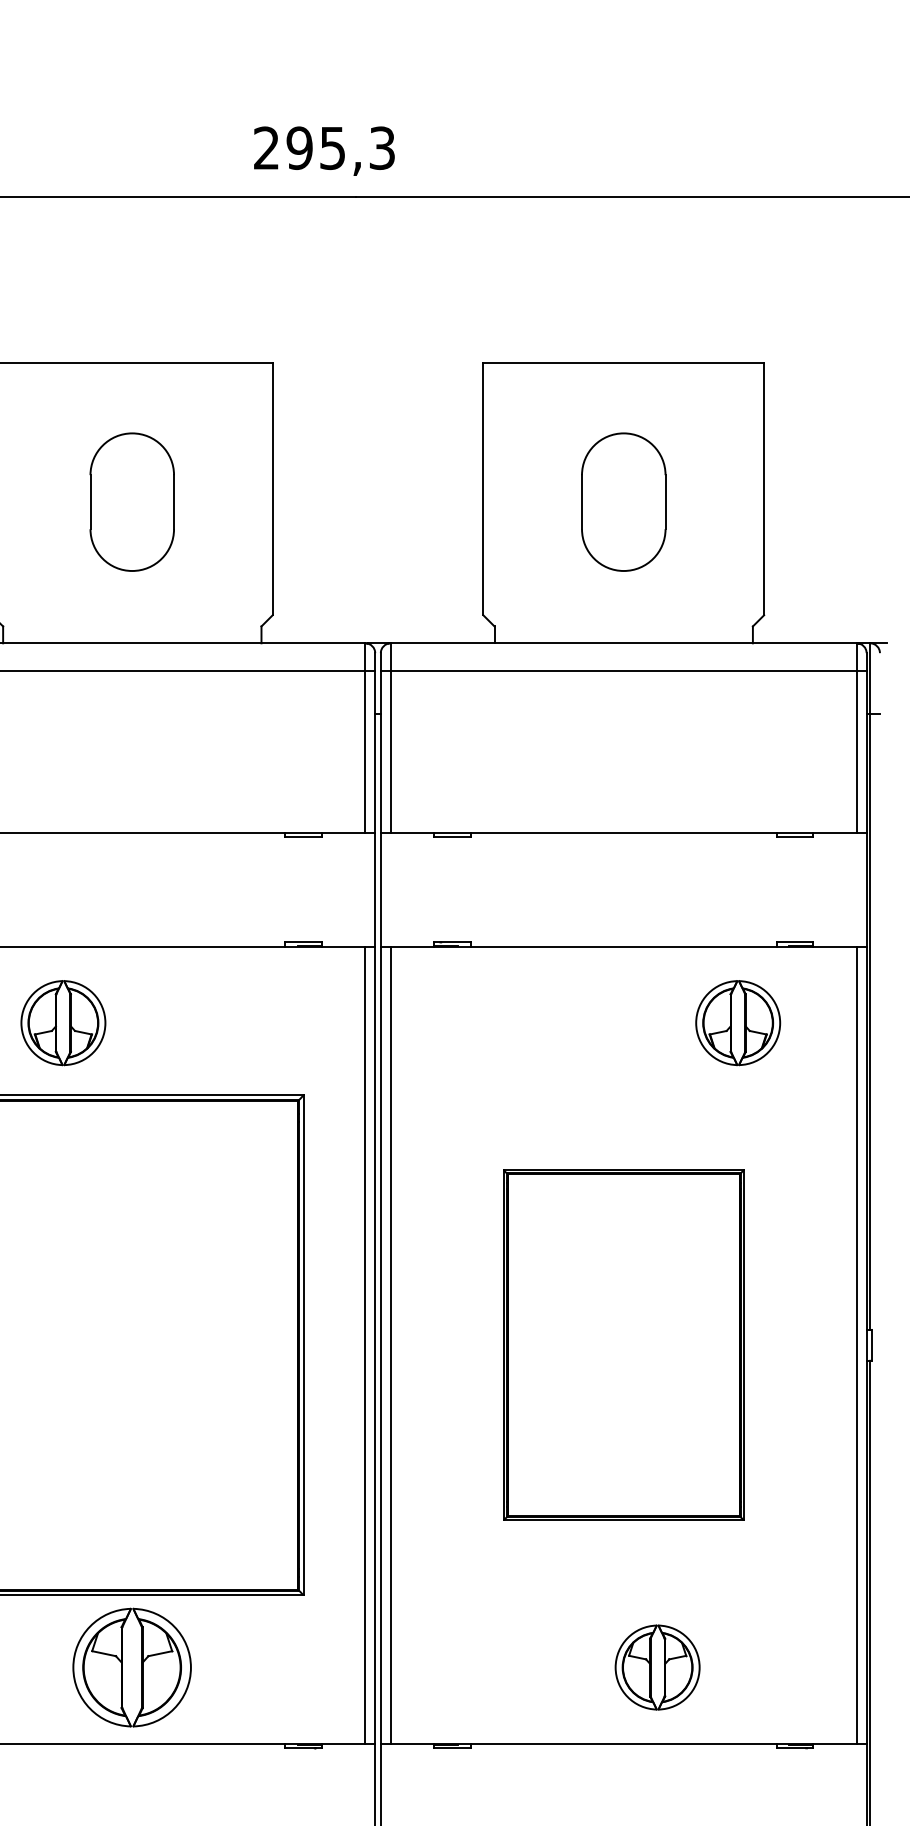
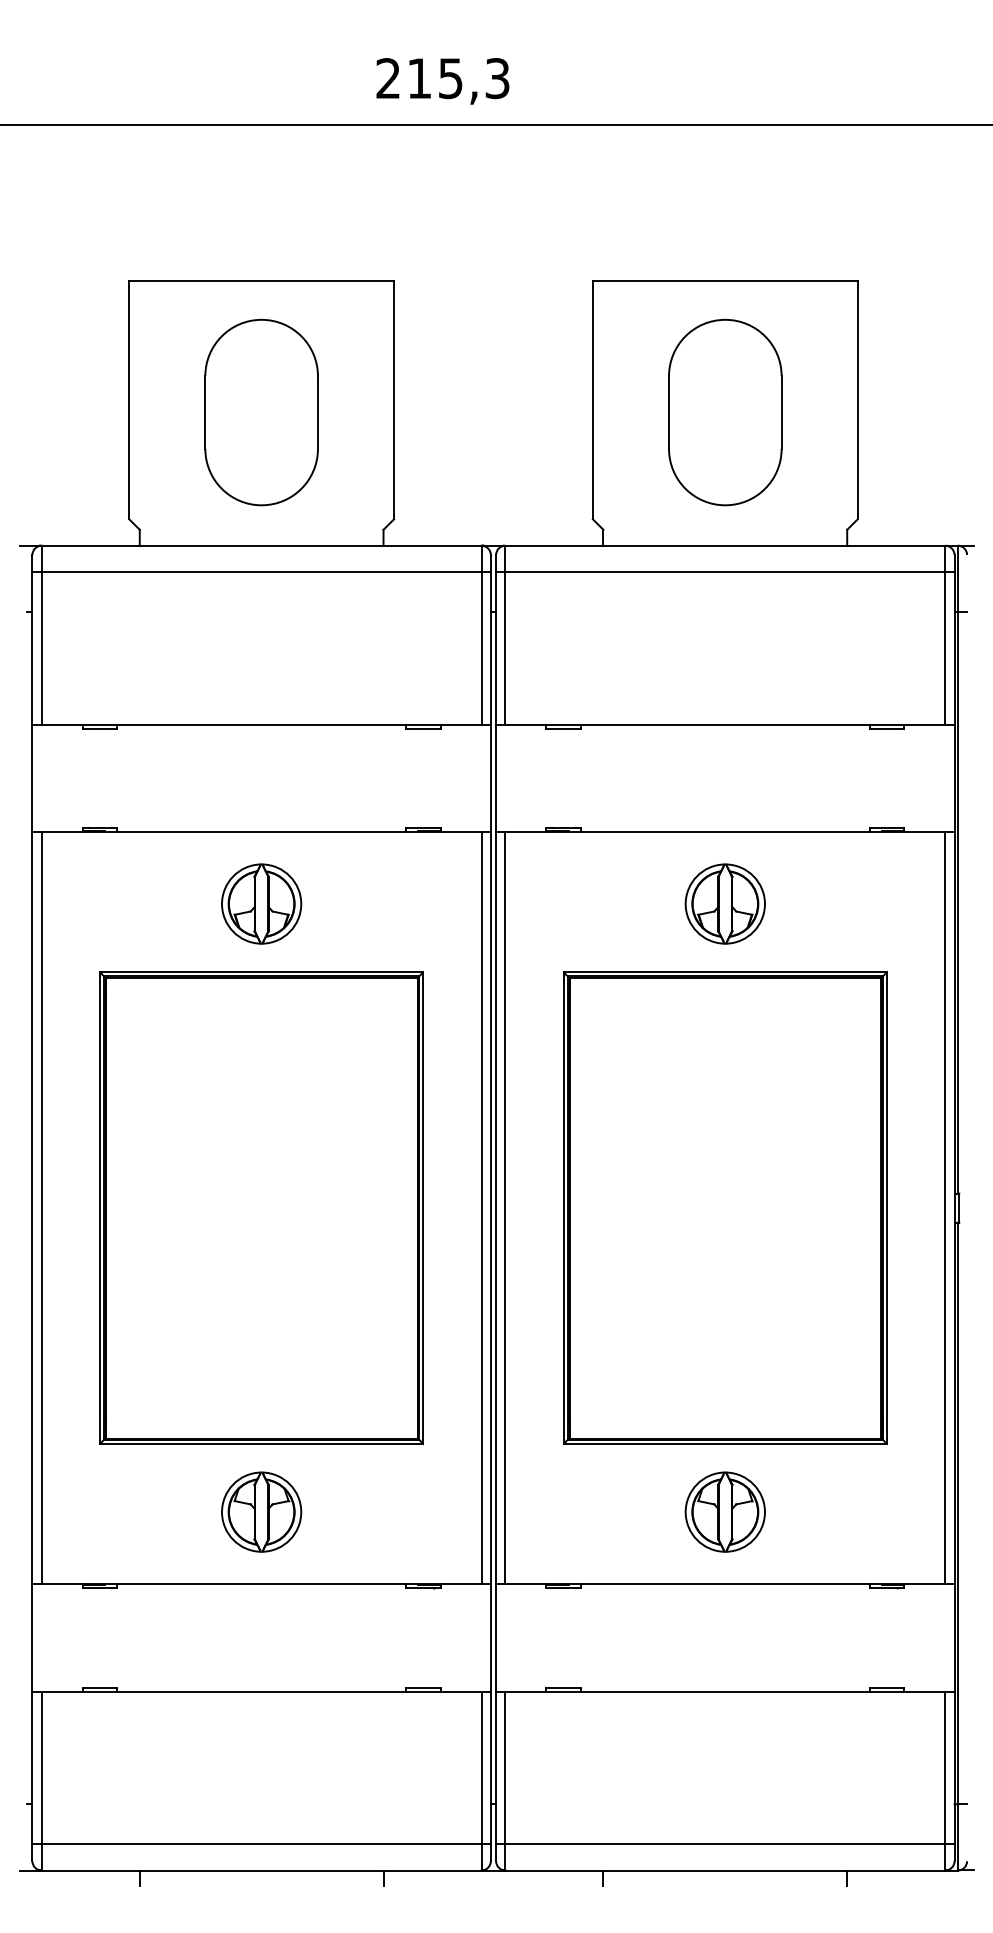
text: (299, 148) -> (419, 78), 295,3 -> 215,3
part: (132, 502) -> (261, 412), size x1.43
part: (623, 502) -> (725, 412), size x1.43
part: (63, 1022) -> (261, 903), moved
part: (737, 1022) -> (724, 903), moved
part: (623, 1344) -> (725, 1207), size x1.43
part: (132, 1666) -> (261, 1511), size x0.71
part: (656, 1666) -> (724, 1511), moved

